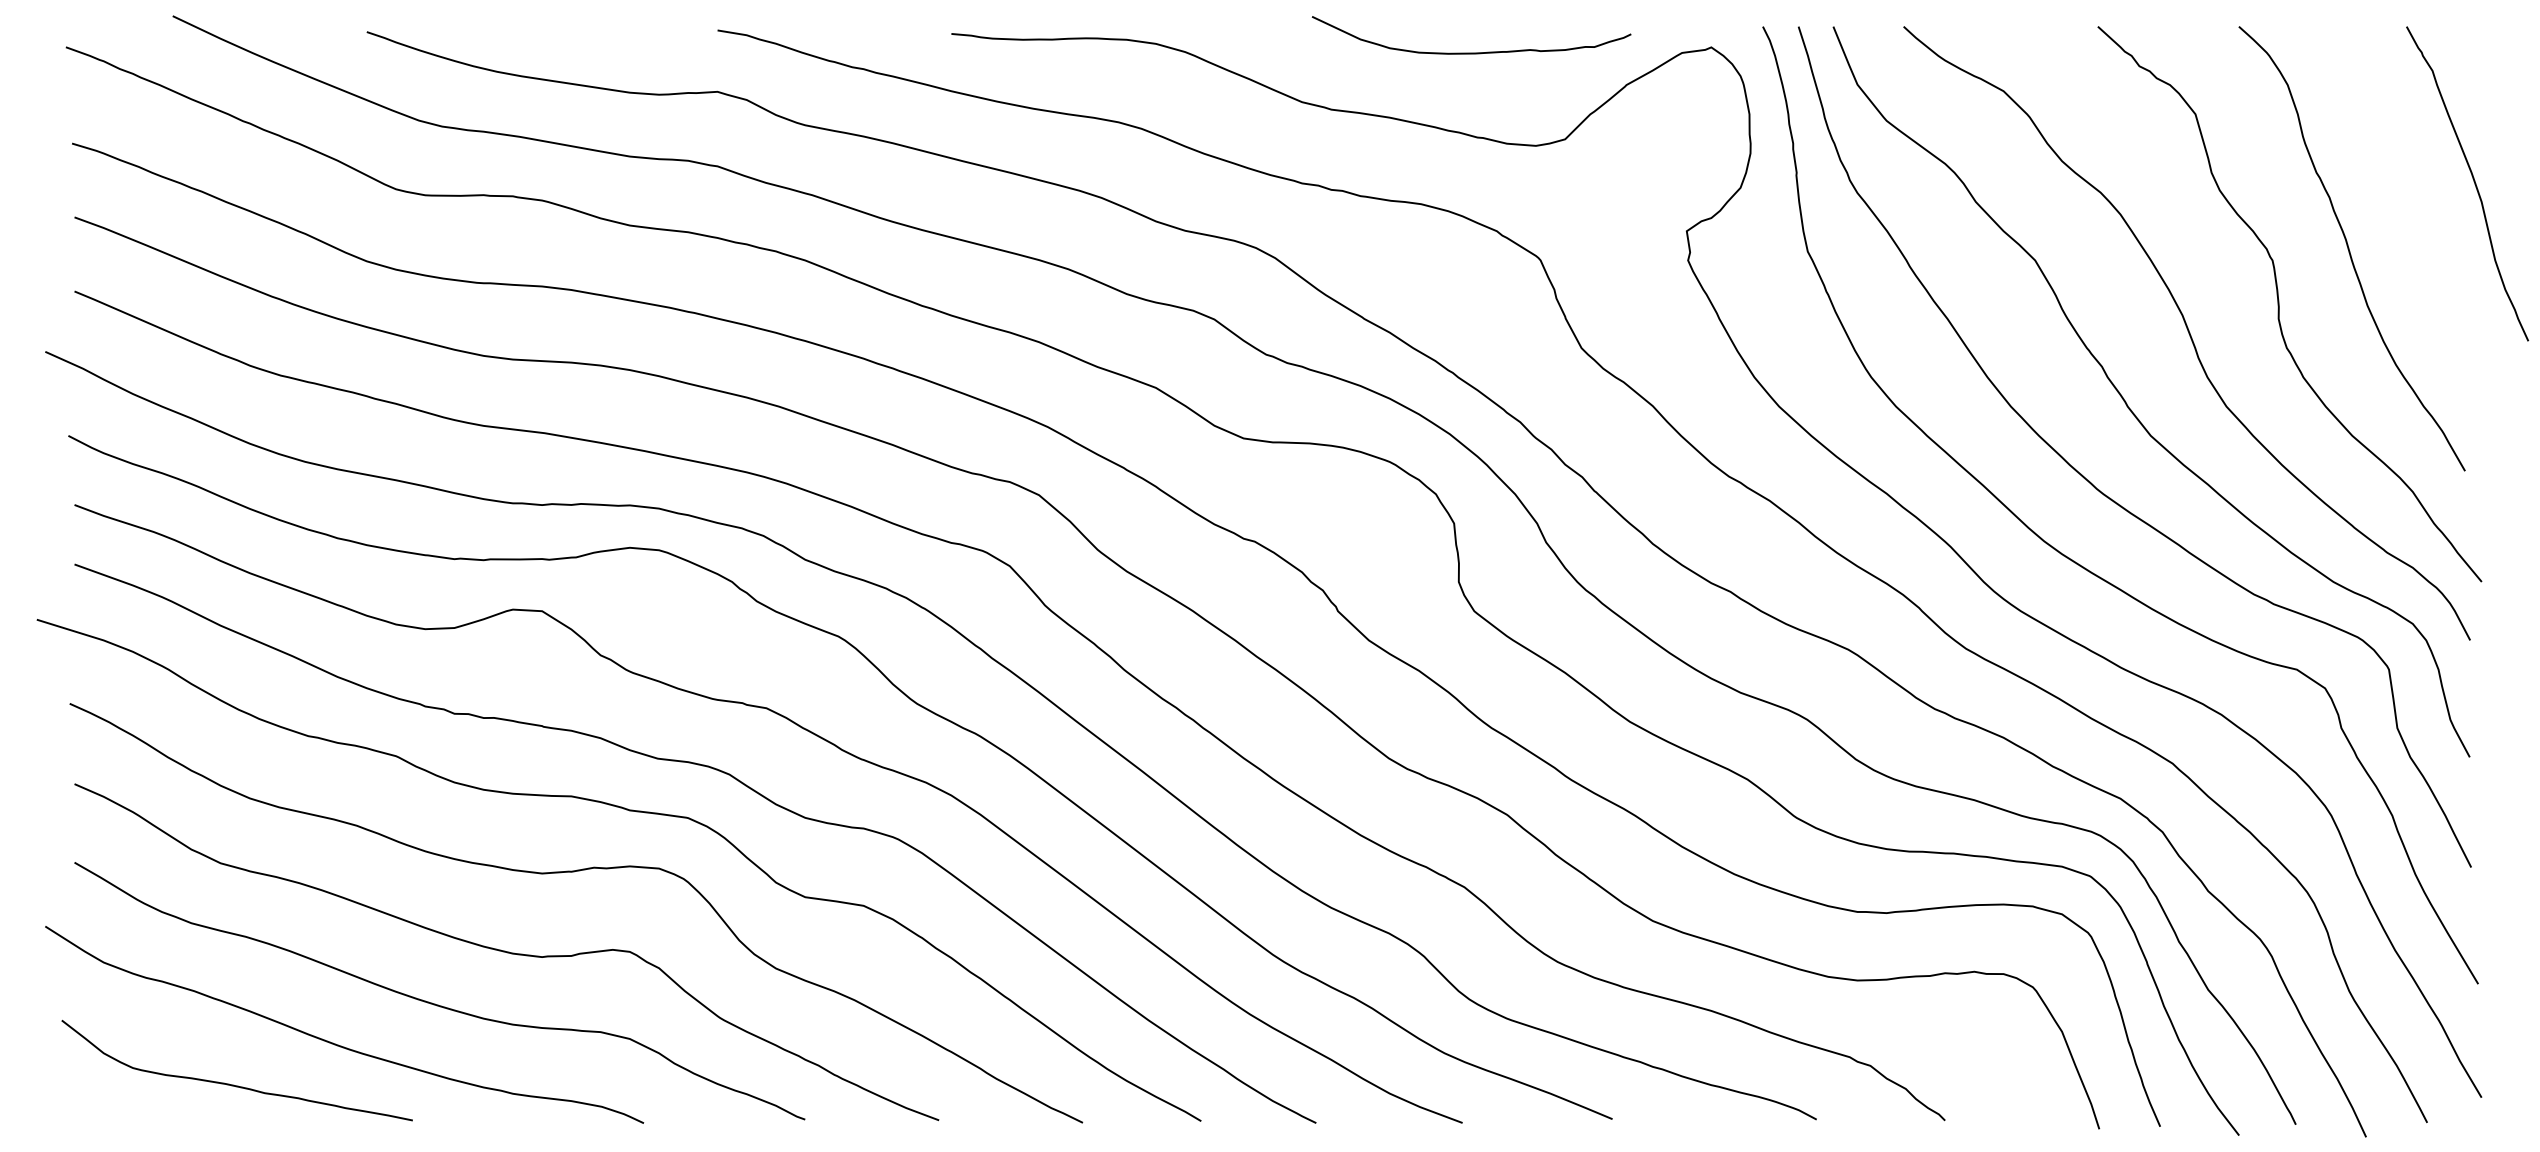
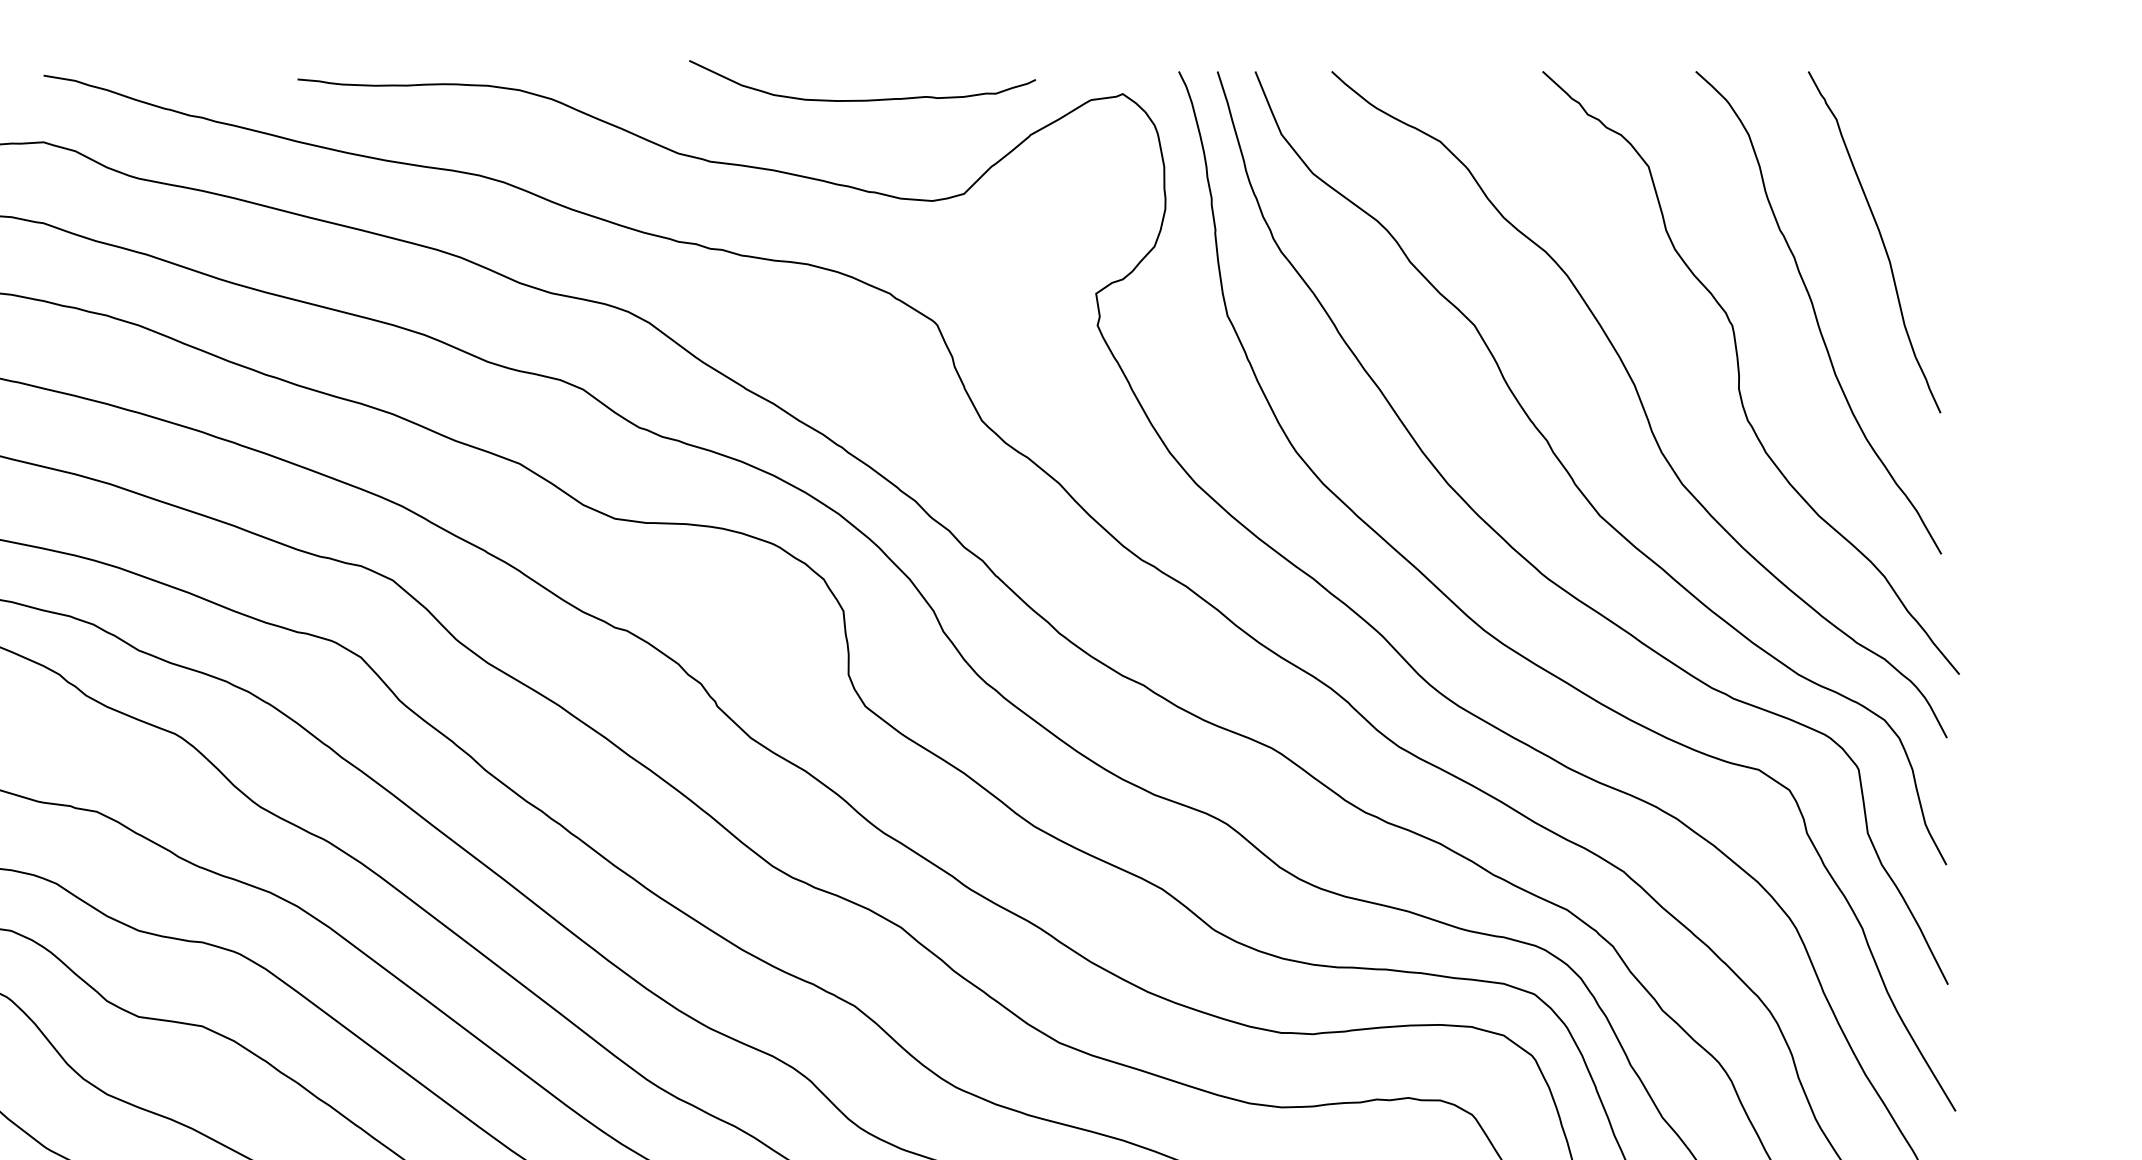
curve: (2473, 181) -> (1881, 239), moved

